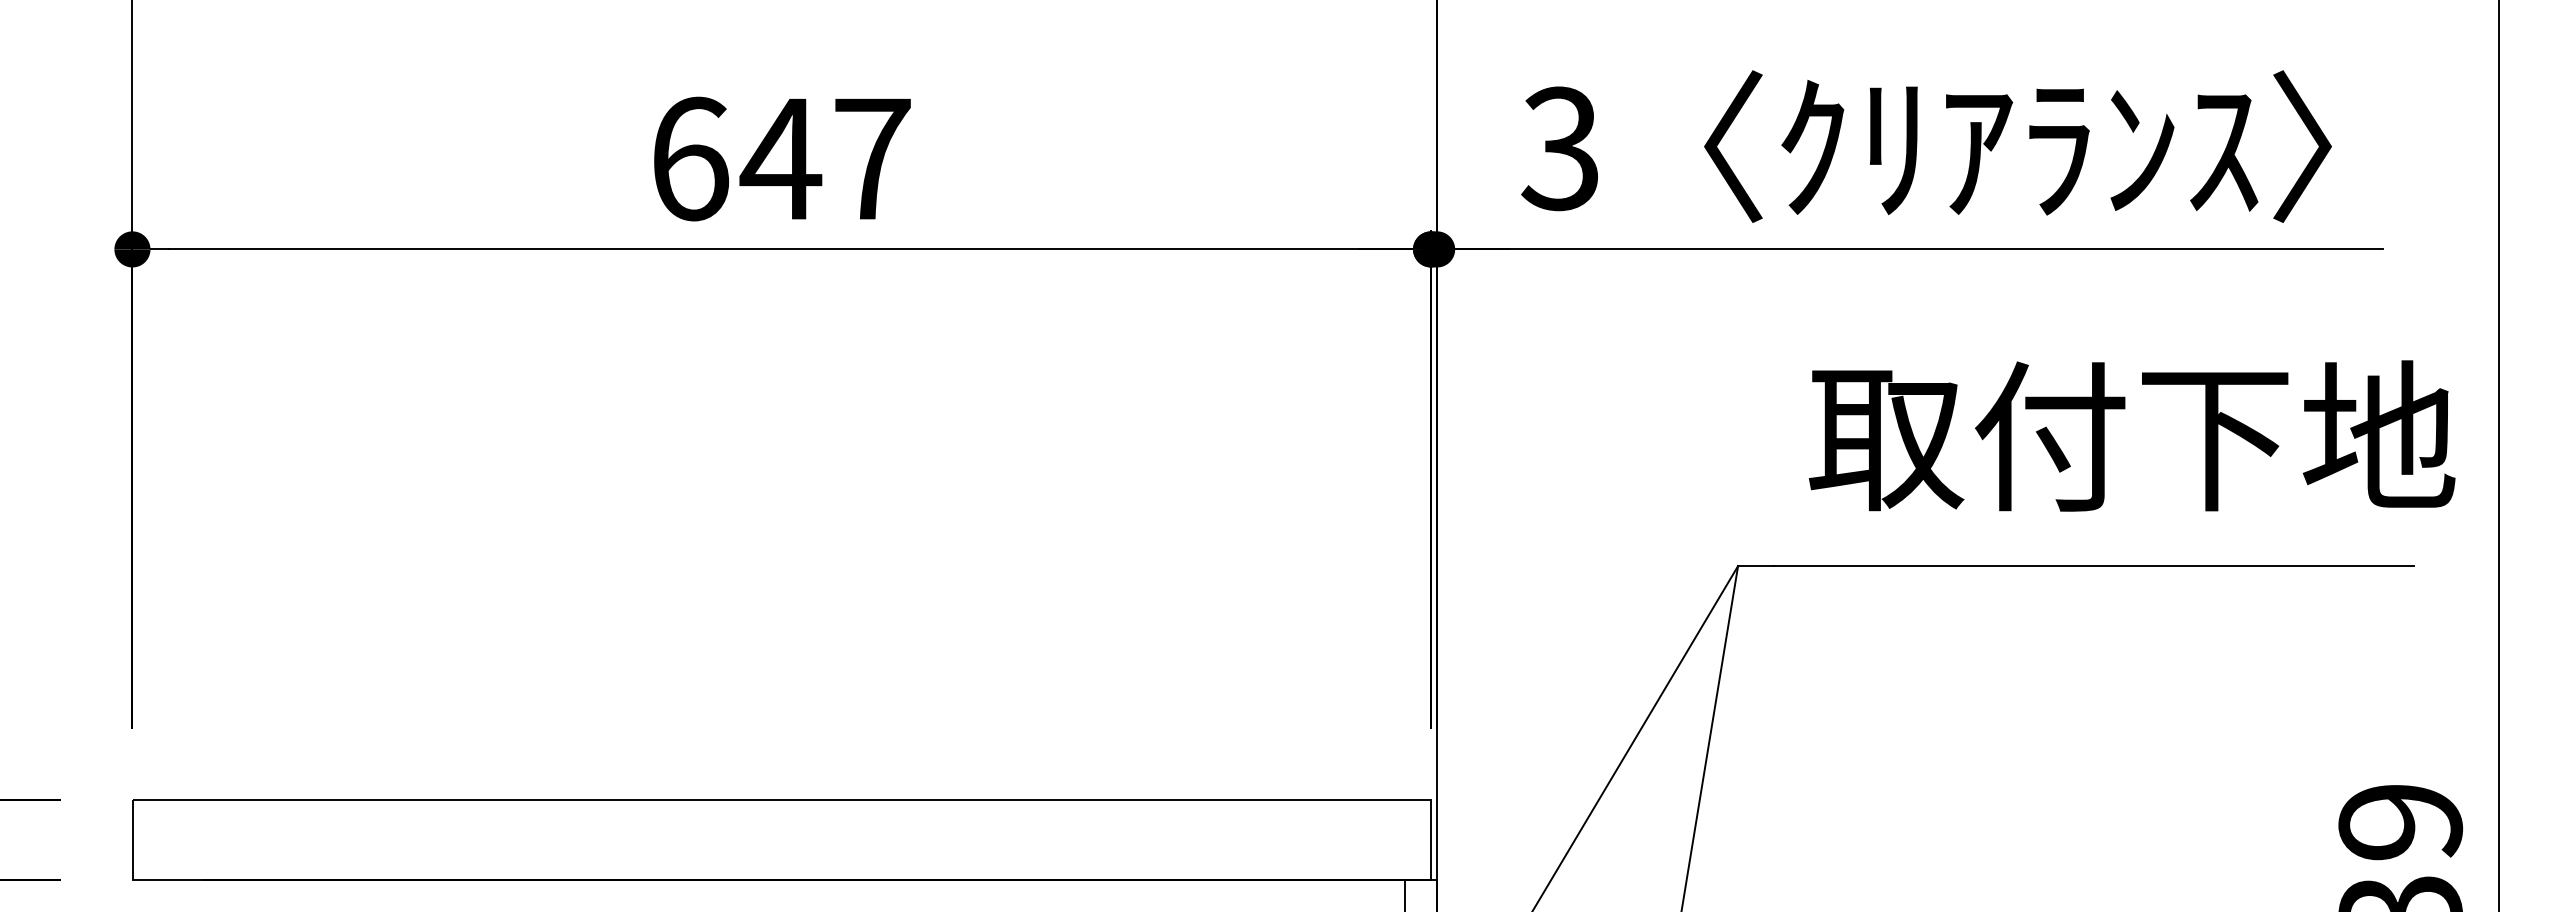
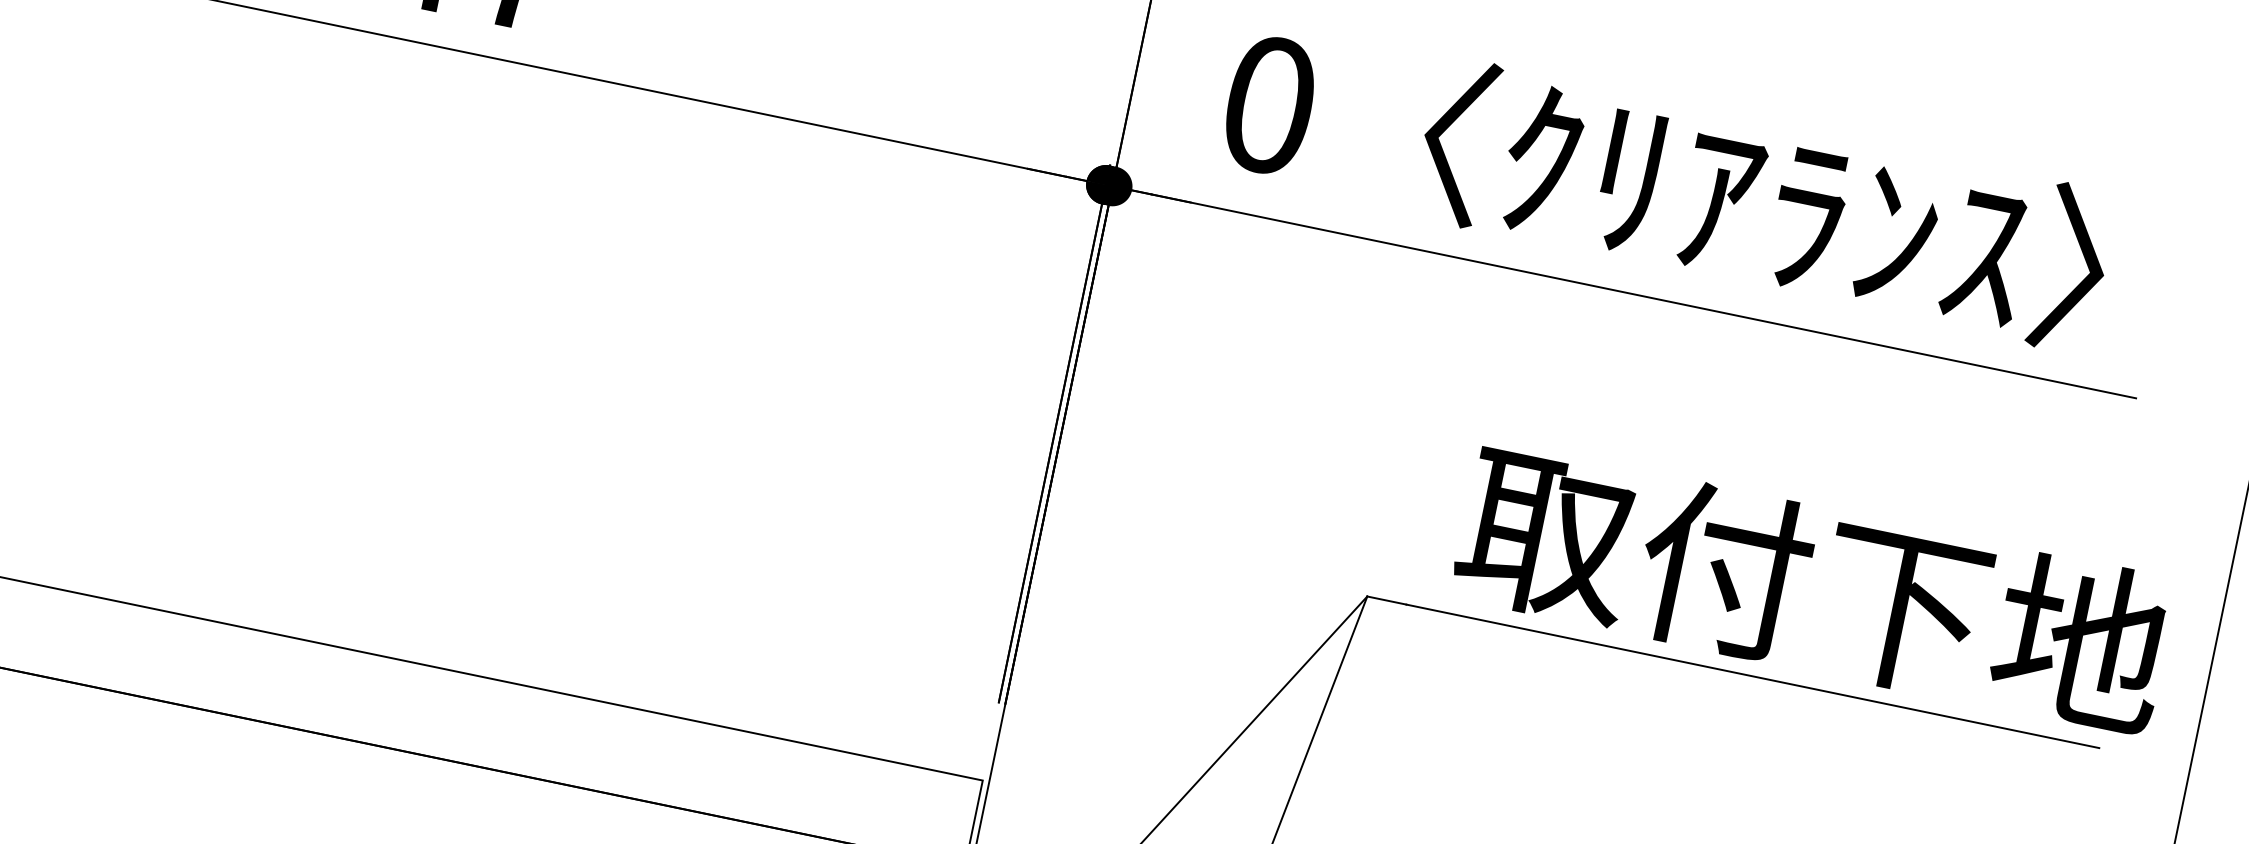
text: (1560, 148) -> (1268, 104), 3 -> 0
text: (2131, 435) -> (1813, 587), moved

